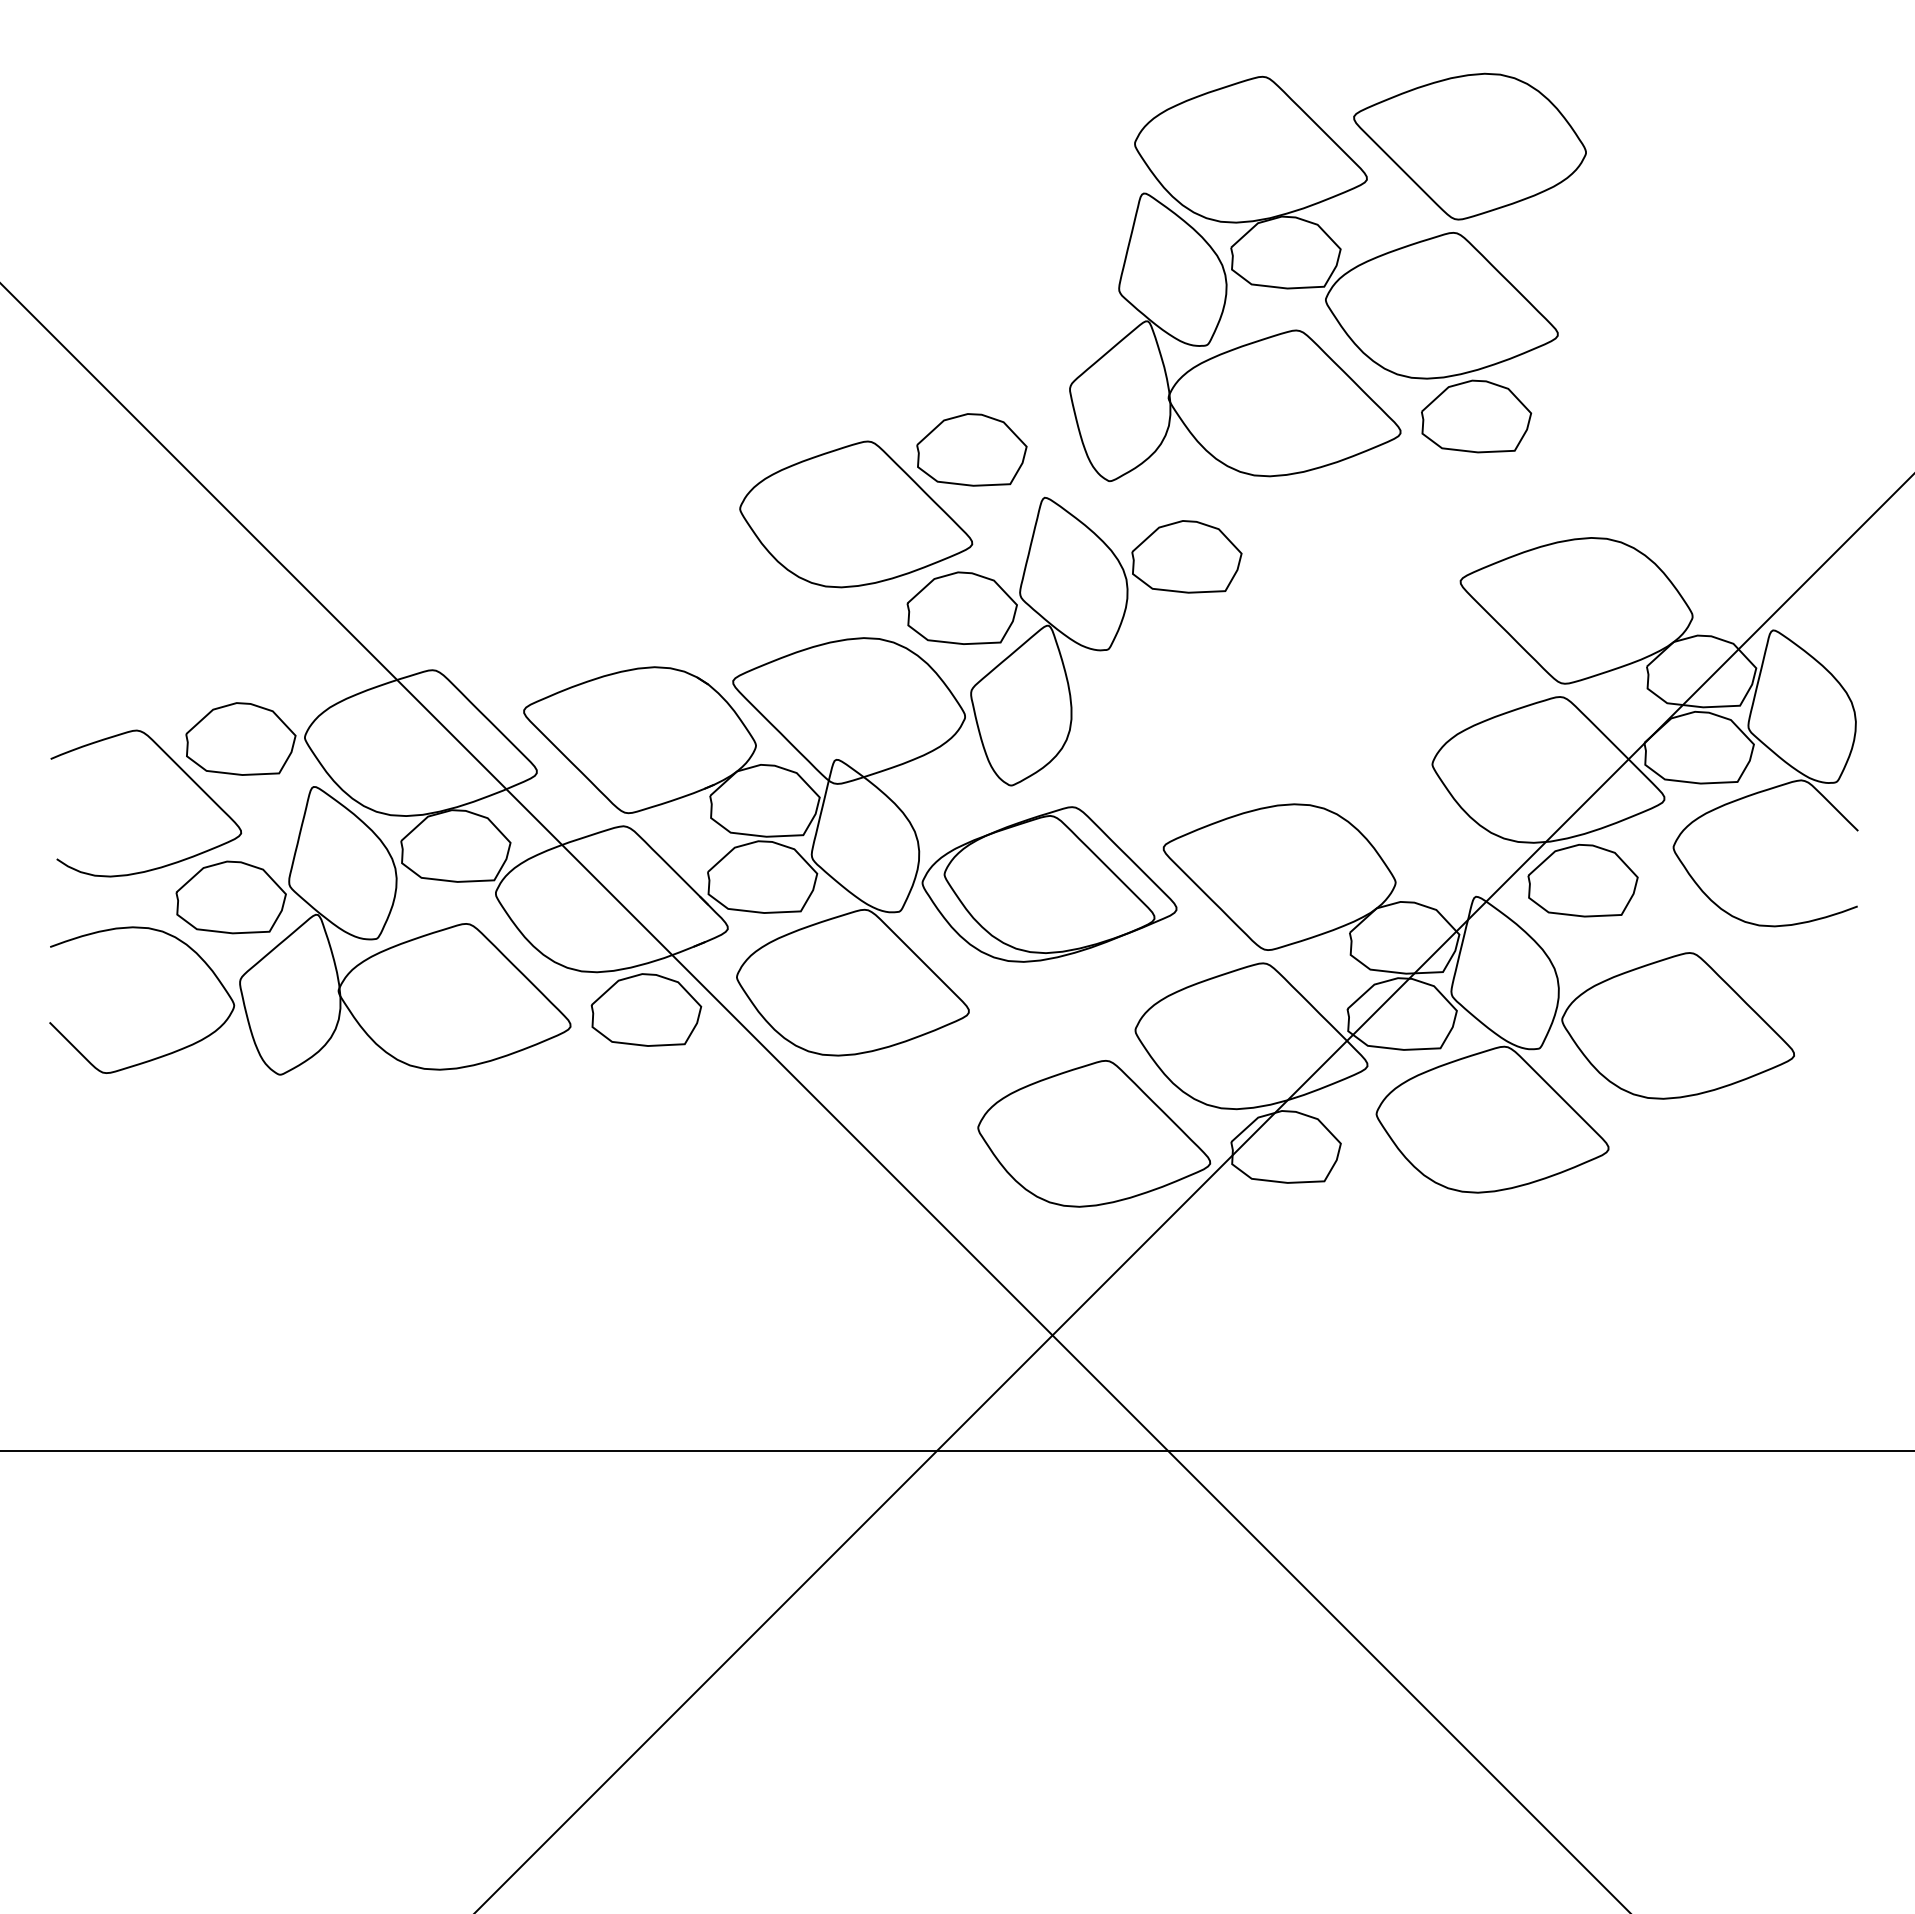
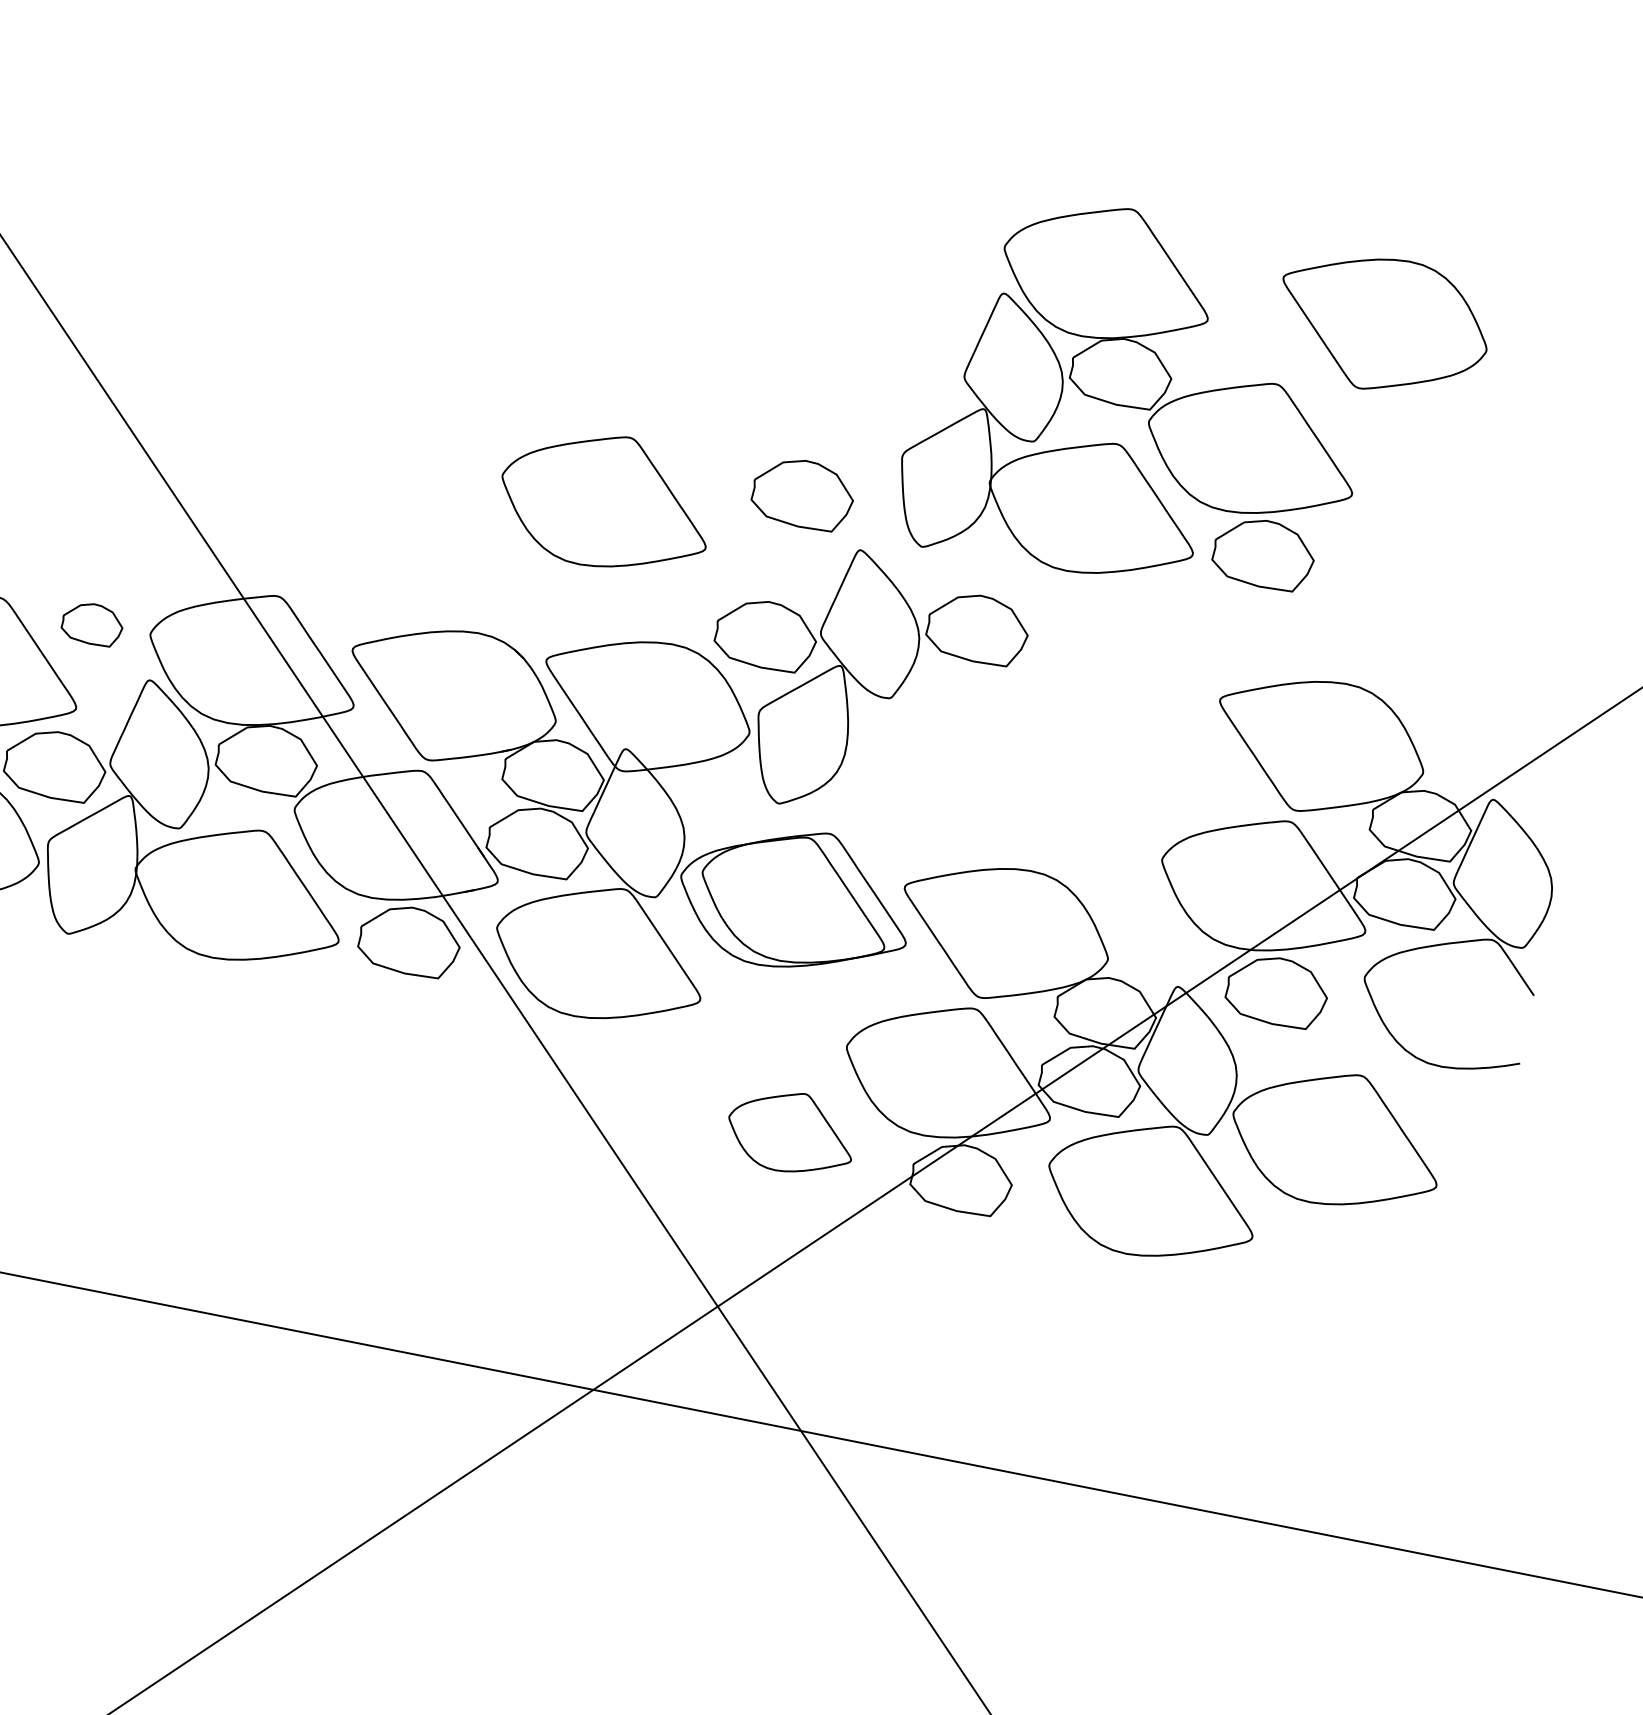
part: (1469, 146) -> (1382, 324), moved
part: (856, 514) -> (606, 501), moved
part: (240, 738) -> (92, 623), size x0.6
part: (1094, 1133) -> (791, 1132), size x0.6

